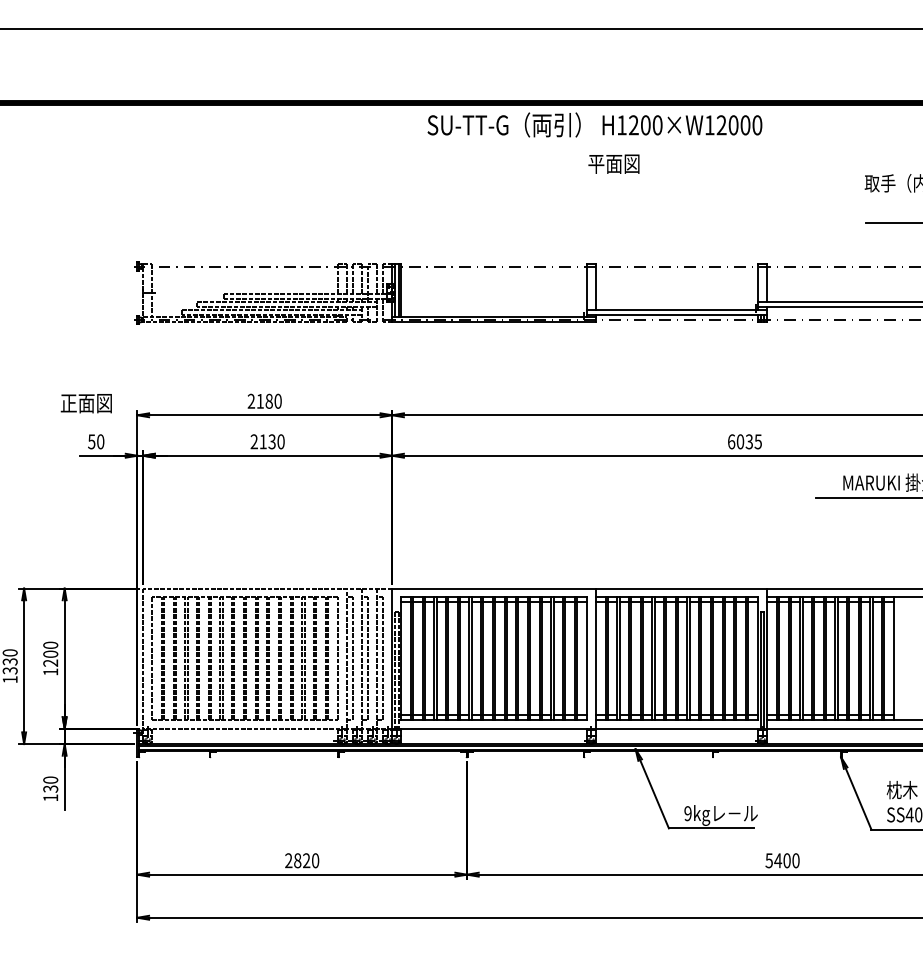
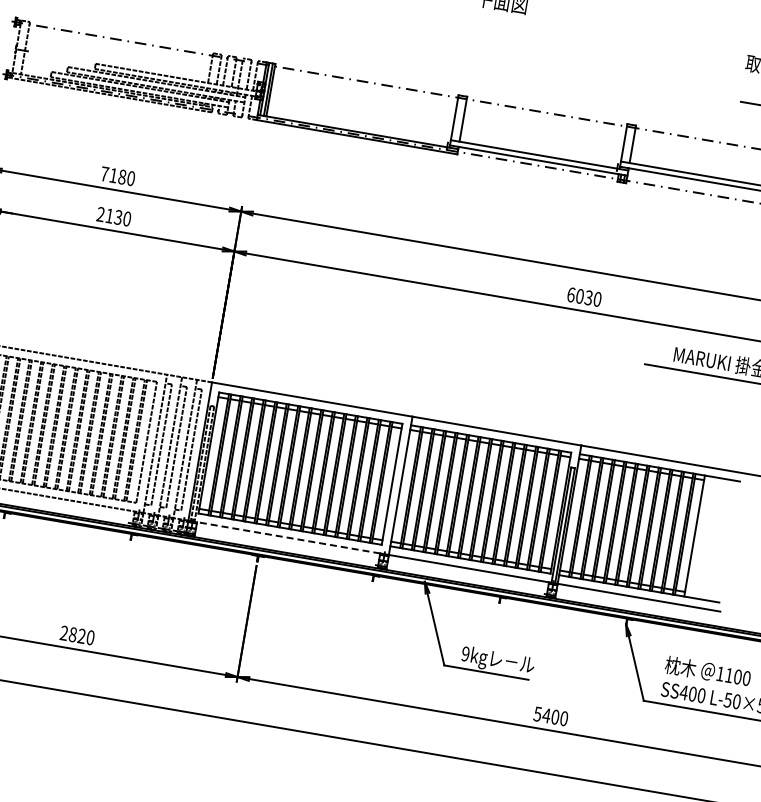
text: (251, 400) -> (104, 173), 2180 -> 7180
text: (757, 441) -> (596, 298), 6035 -> 6030
line: (489, 728) -> (284, 536), solid -> dashed

